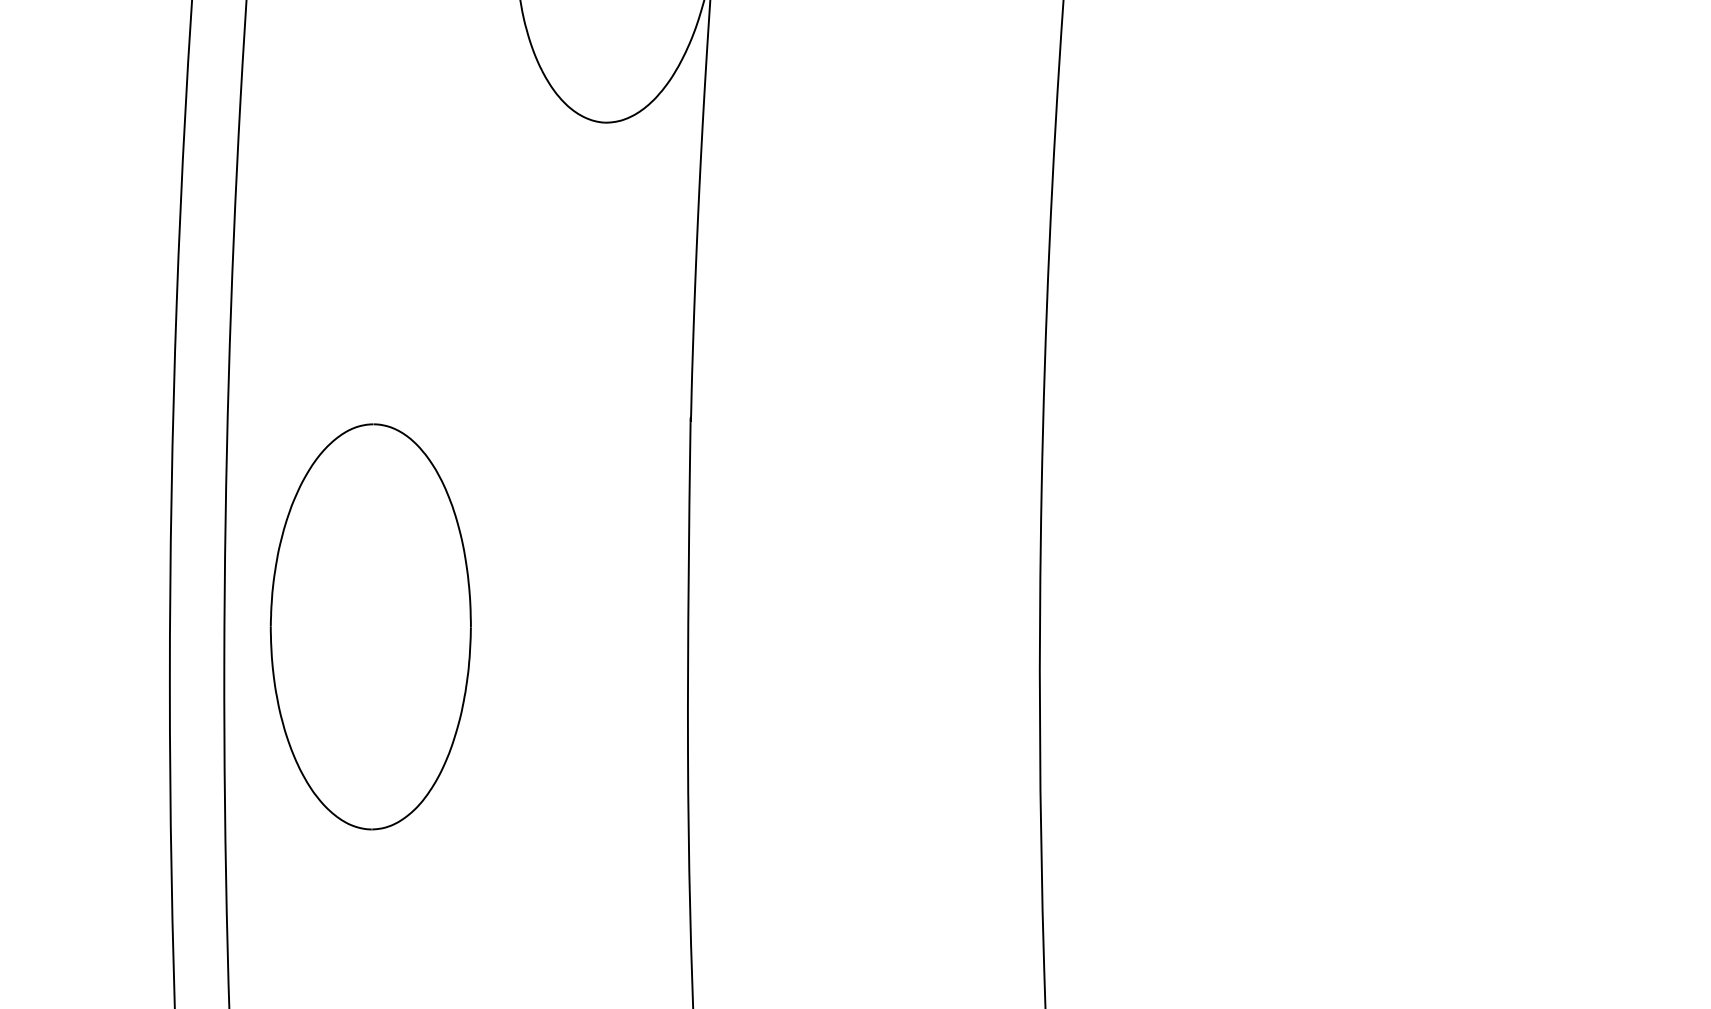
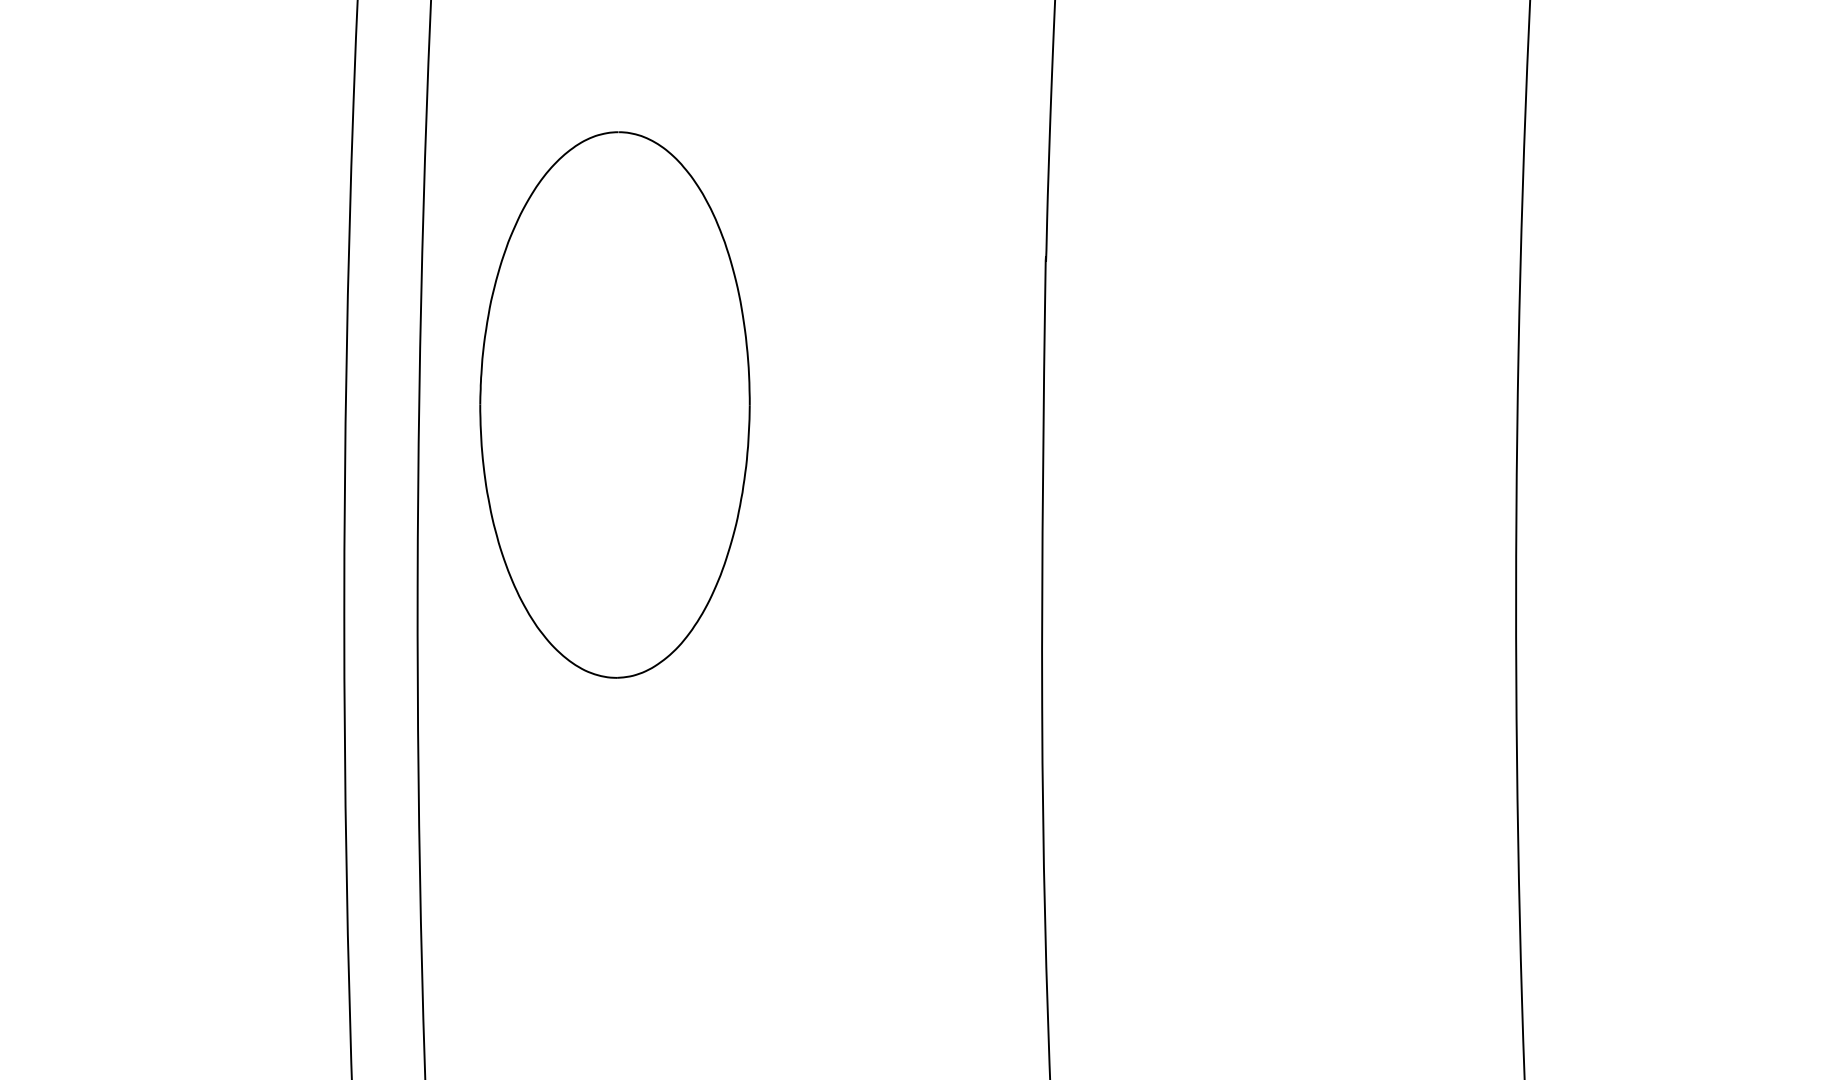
part: (370, 626) -> (614, 404), moved

